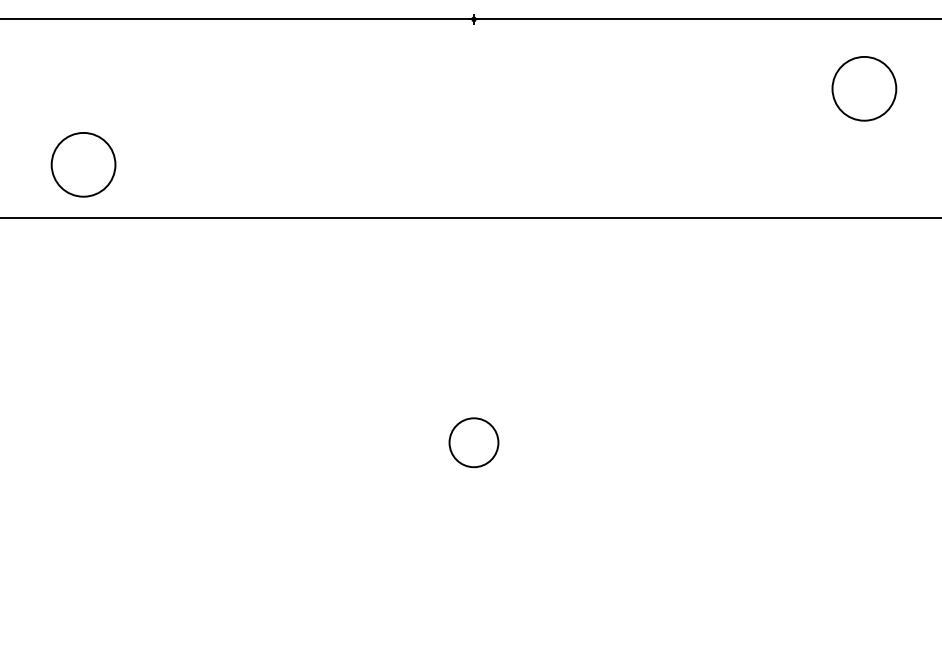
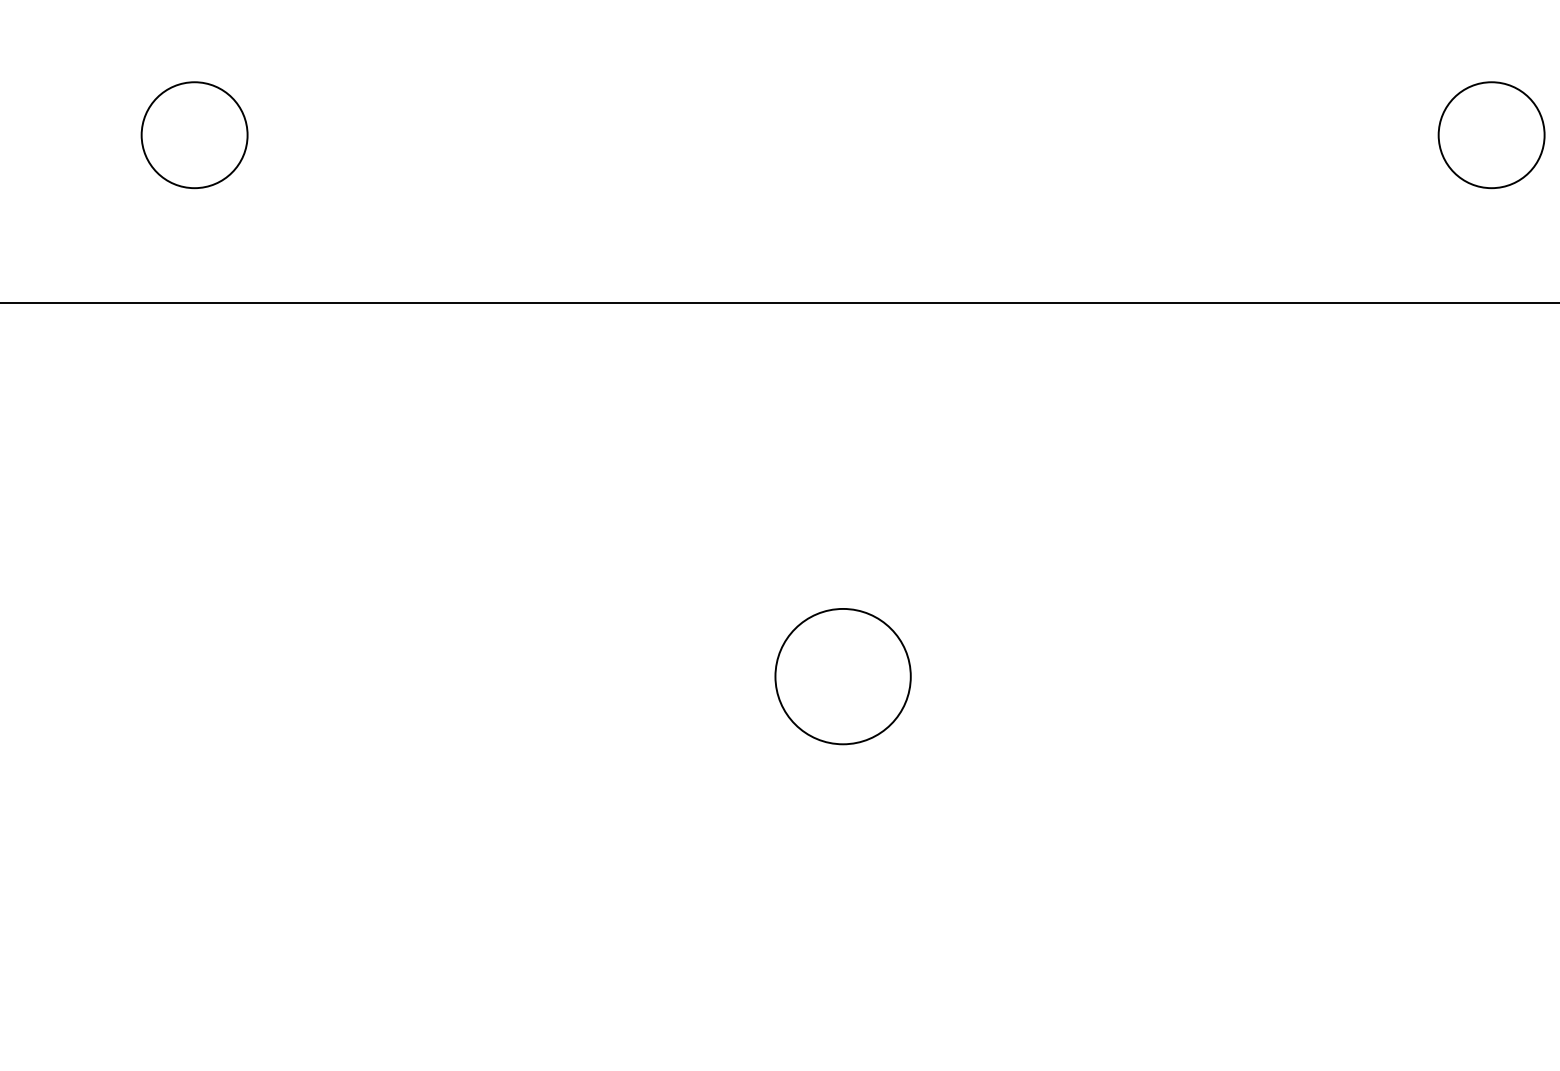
circle: (864, 88) -> (1491, 134), moved
circle: (83, 164) -> (194, 134), moved
circle: (473, 442) -> (842, 676), size x1.67

